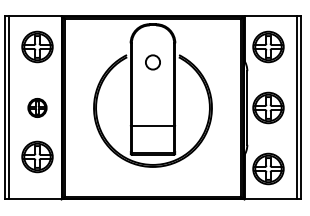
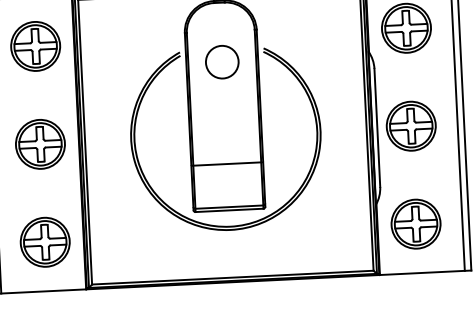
circle: (152, 62) -> (221, 62), size x1.43
part: (37, 107) -> (40, 143), size x1.67
part: (37, 156) -> (45, 241), moved

